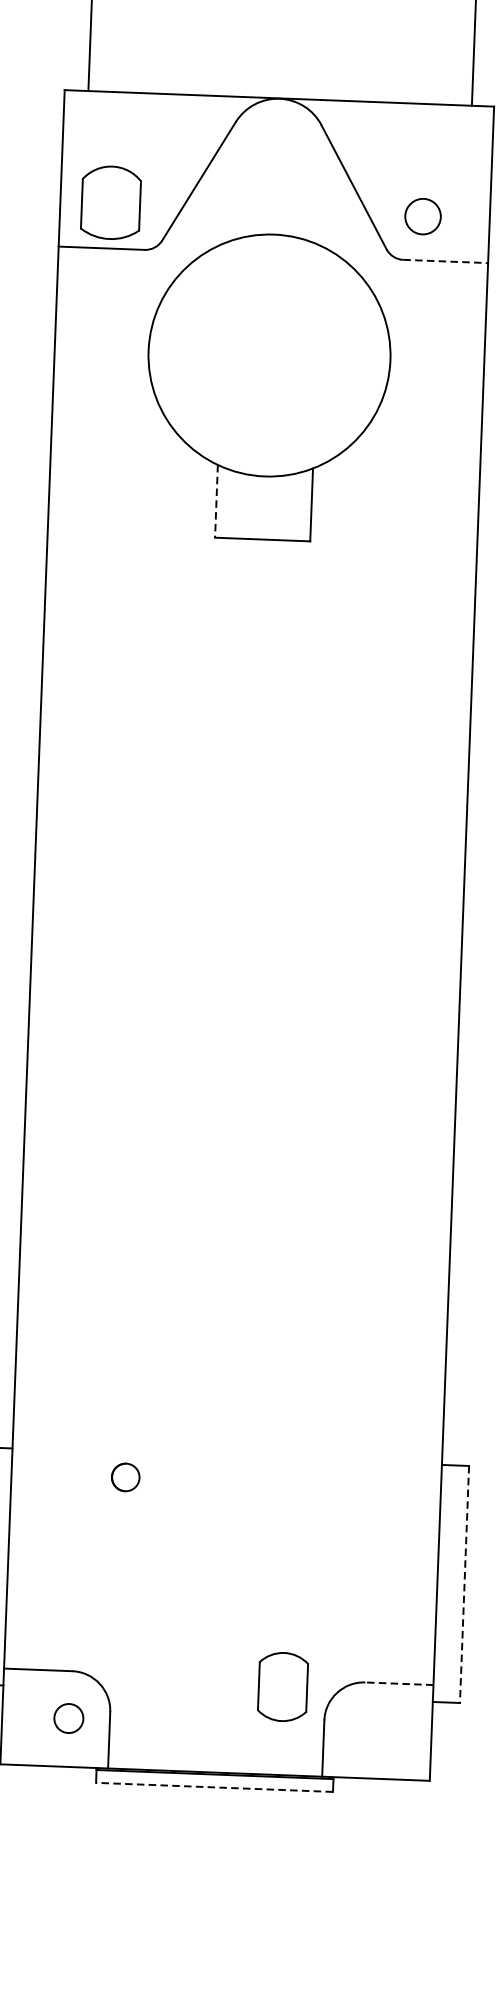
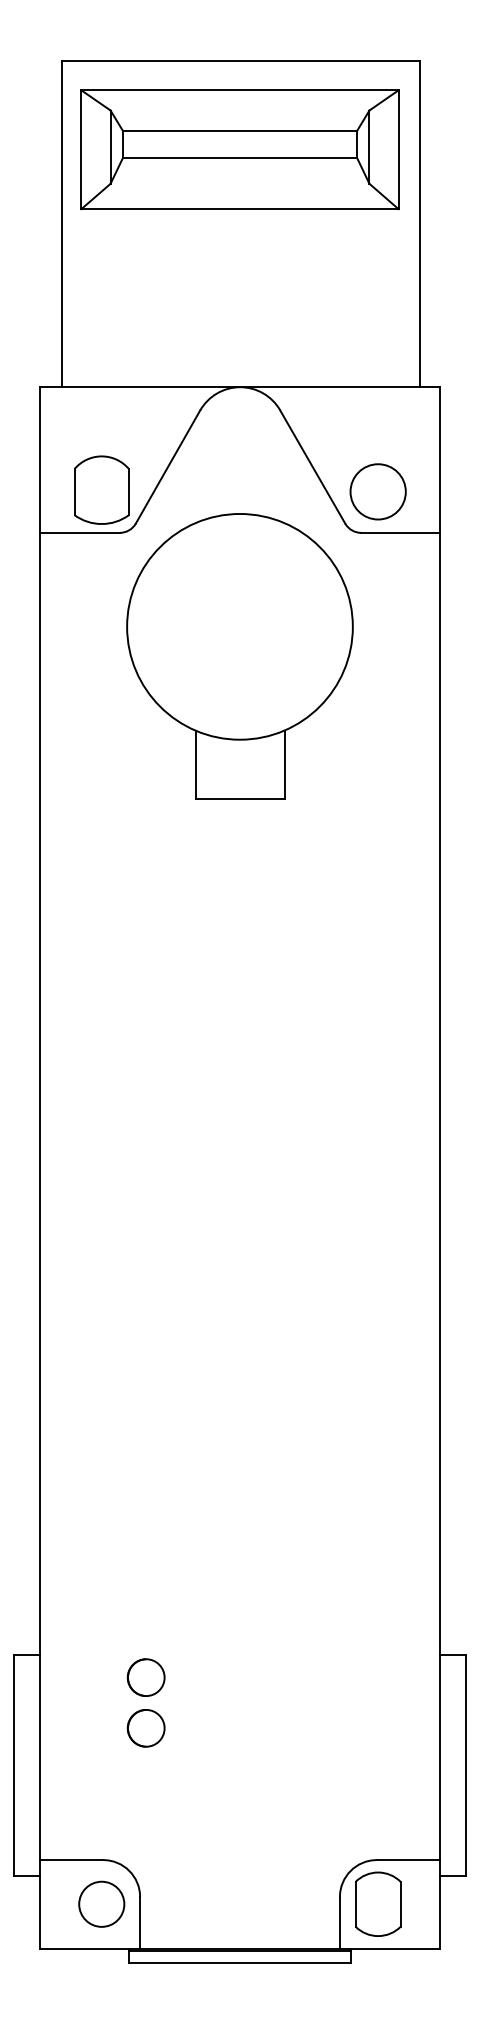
part: (110, 202) -> (101, 489), moved
circle: (422, 216) -> (377, 491), size x1.67
line: (445, 261) -> (400, 532), dashed -> solid
line: (216, 501) -> (195, 764), dashed -> solid
part: (125, 1477) -> (145, 1677), size x1.43
part: (122, 1531) -> (145, 1728), added
line: (464, 1584) -> (465, 1765), dashed -> solid
line: (399, 1684) -> (408, 1860), dashed -> solid
part: (283, 1686) -> (378, 1903), moved
circle: (68, 1717) -> (101, 1903), size x1.67
line: (213, 1787) -> (239, 1963), dashed -> solid

